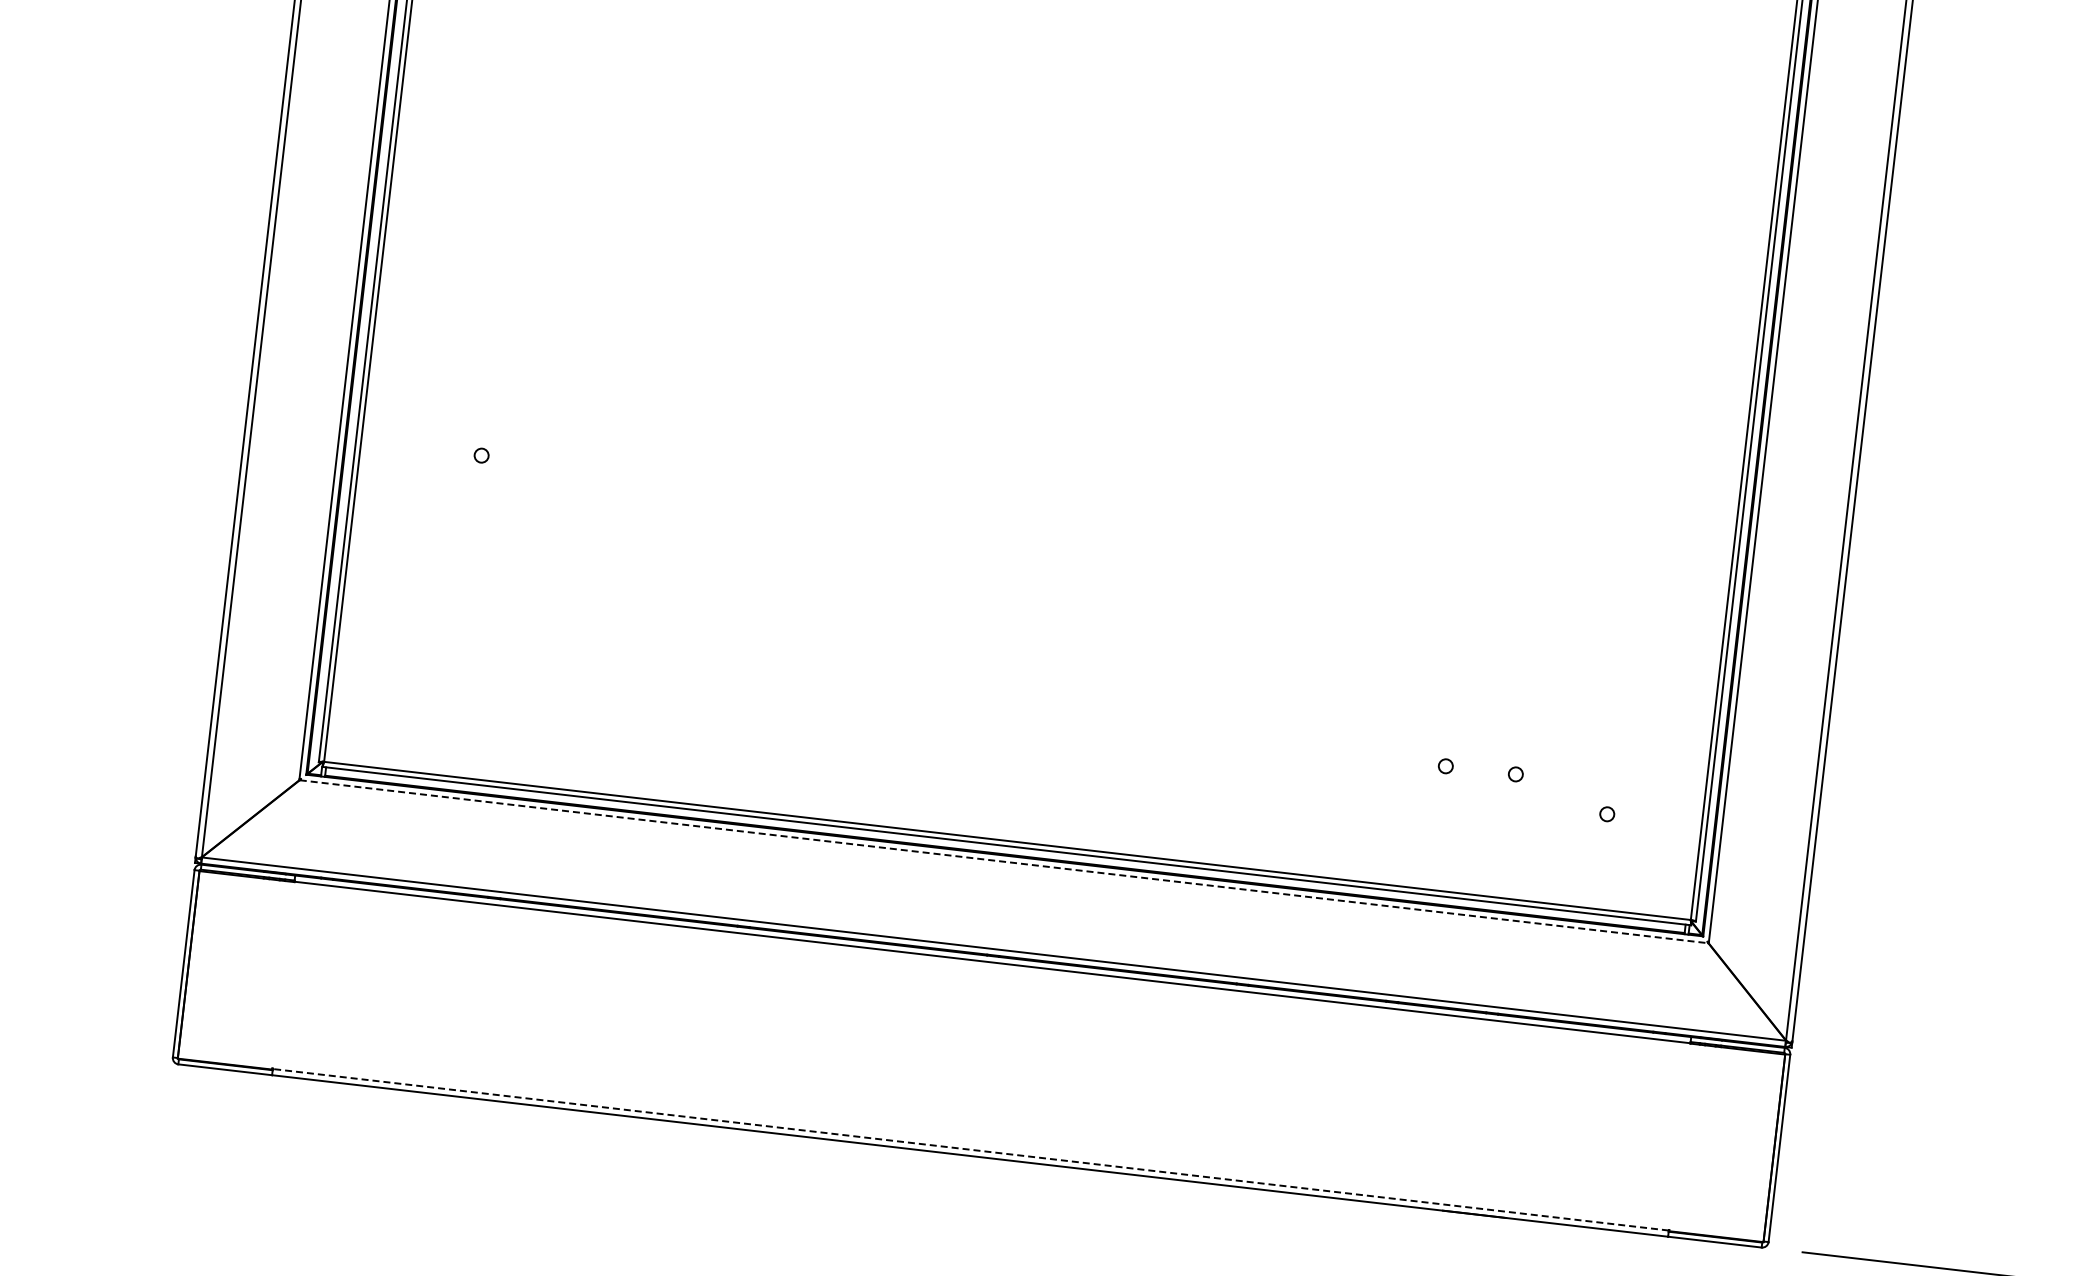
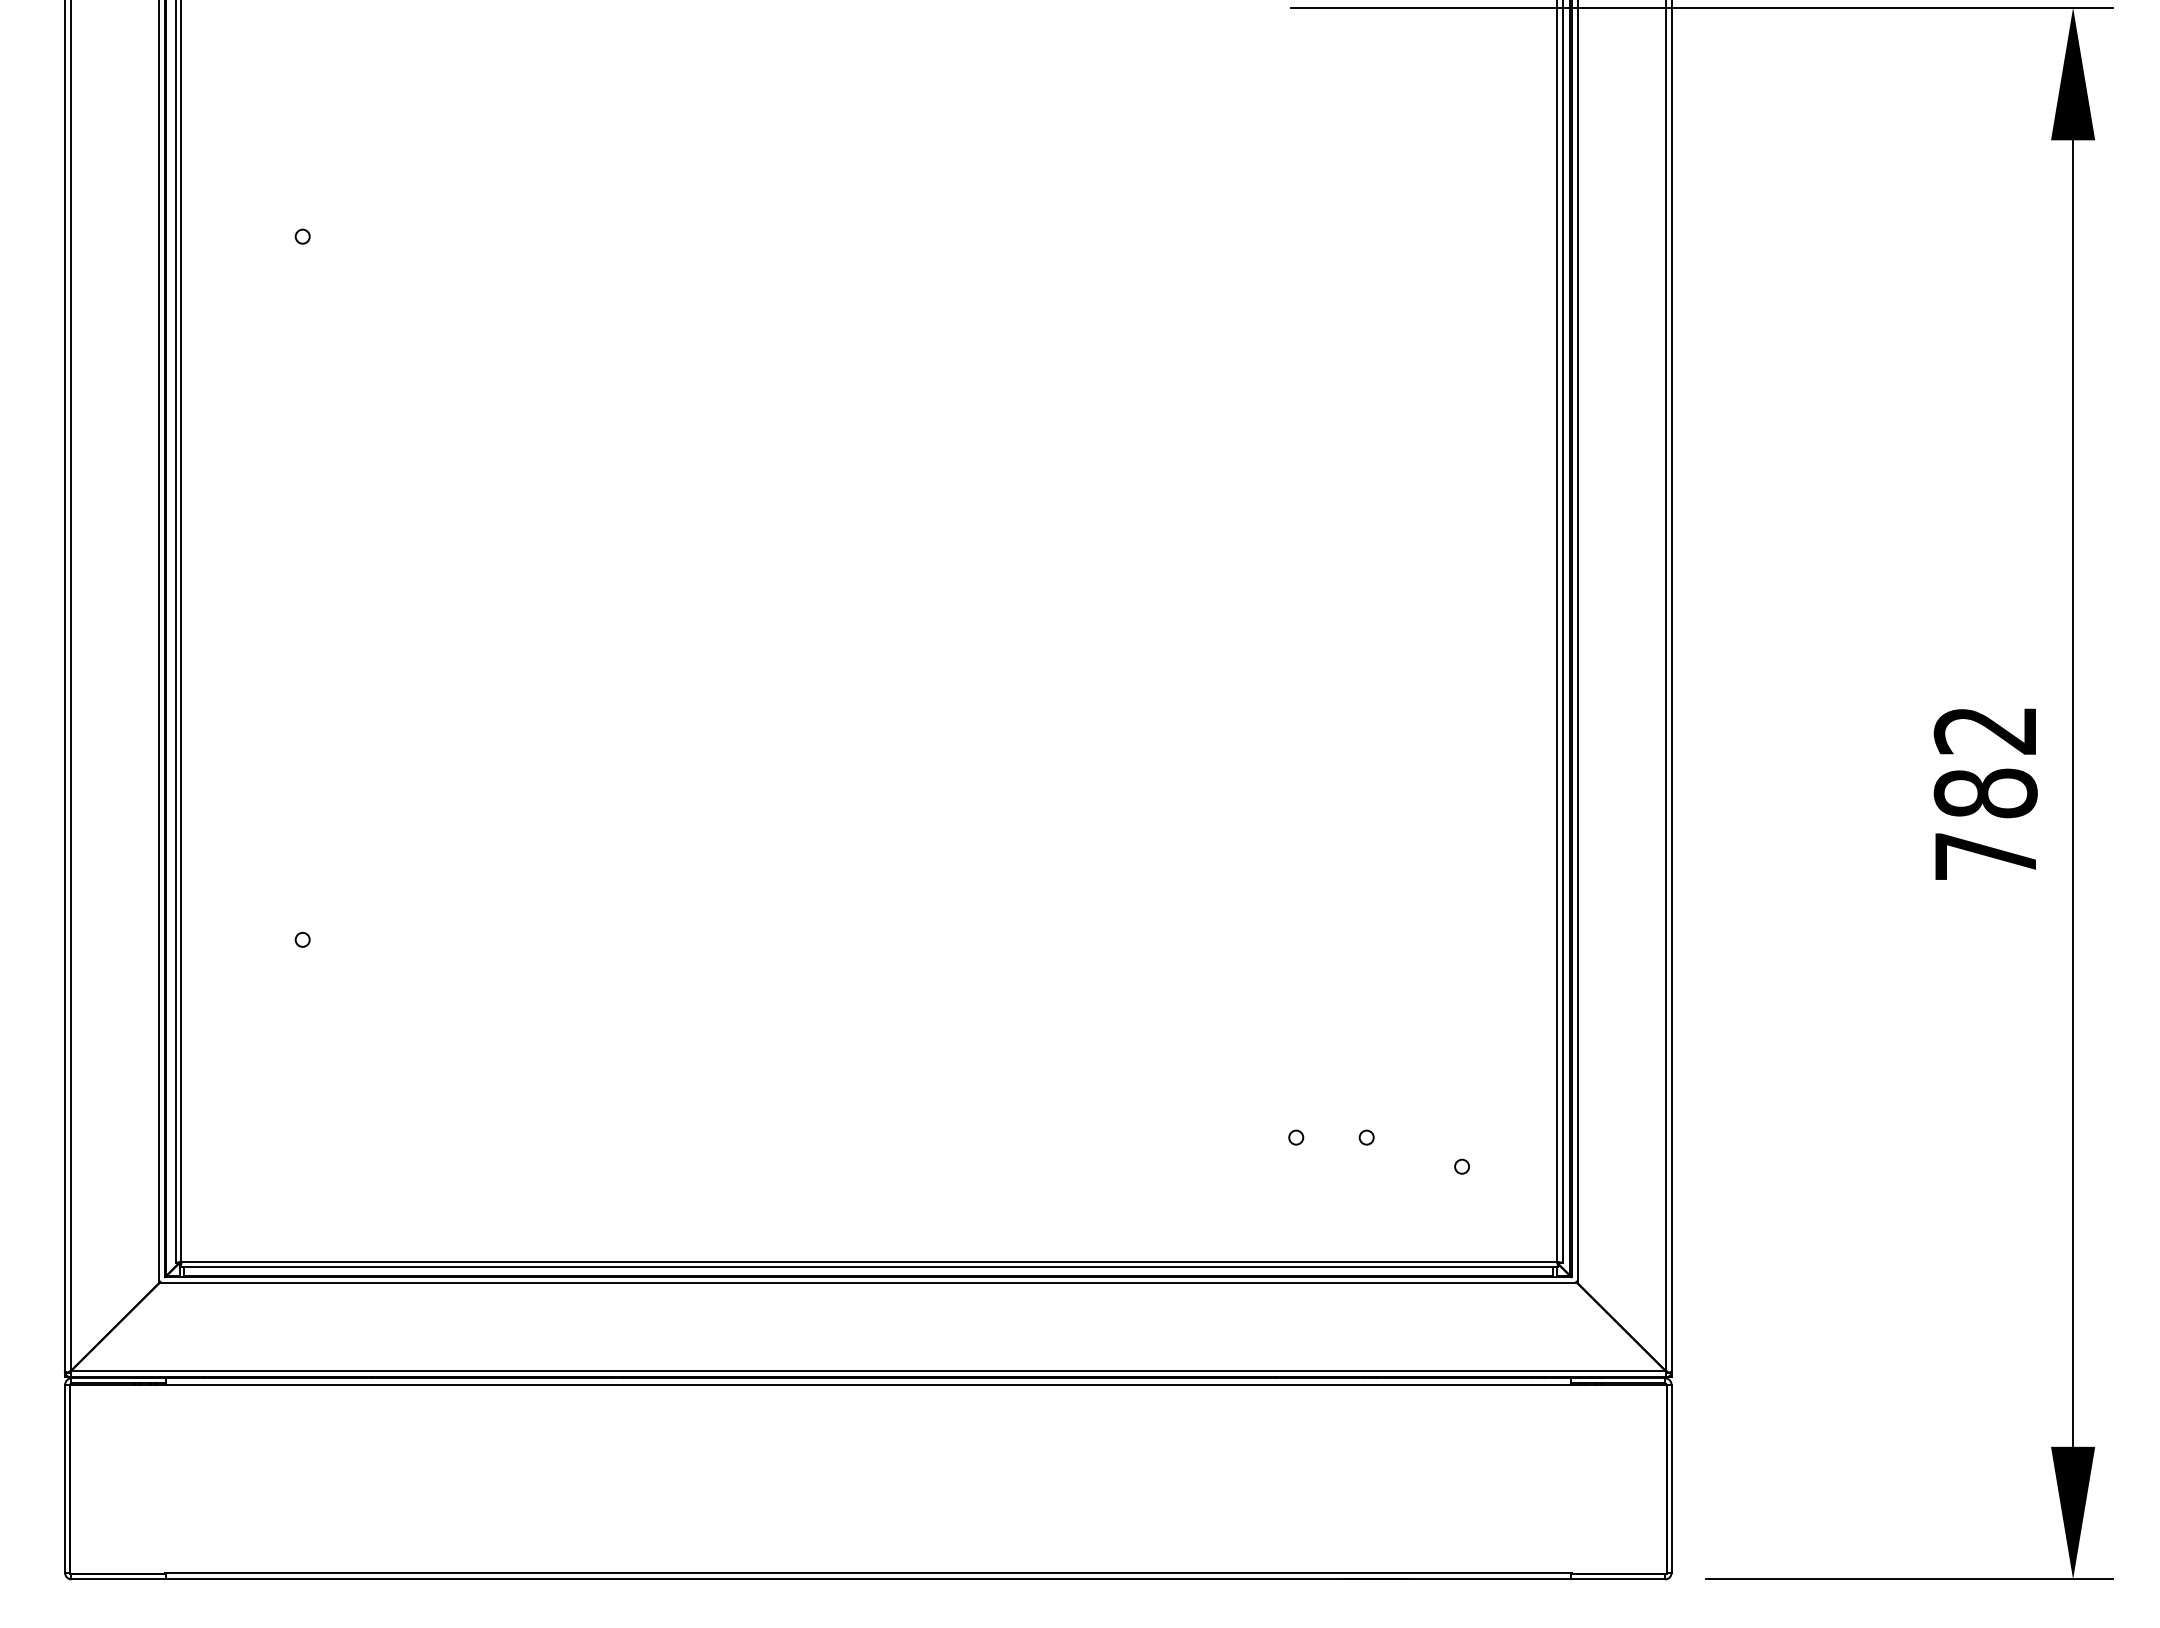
line: (1004, 862) -> (868, 1283), dashed -> solid
line: (970, 1150) -> (868, 1573), dashed -> solid

